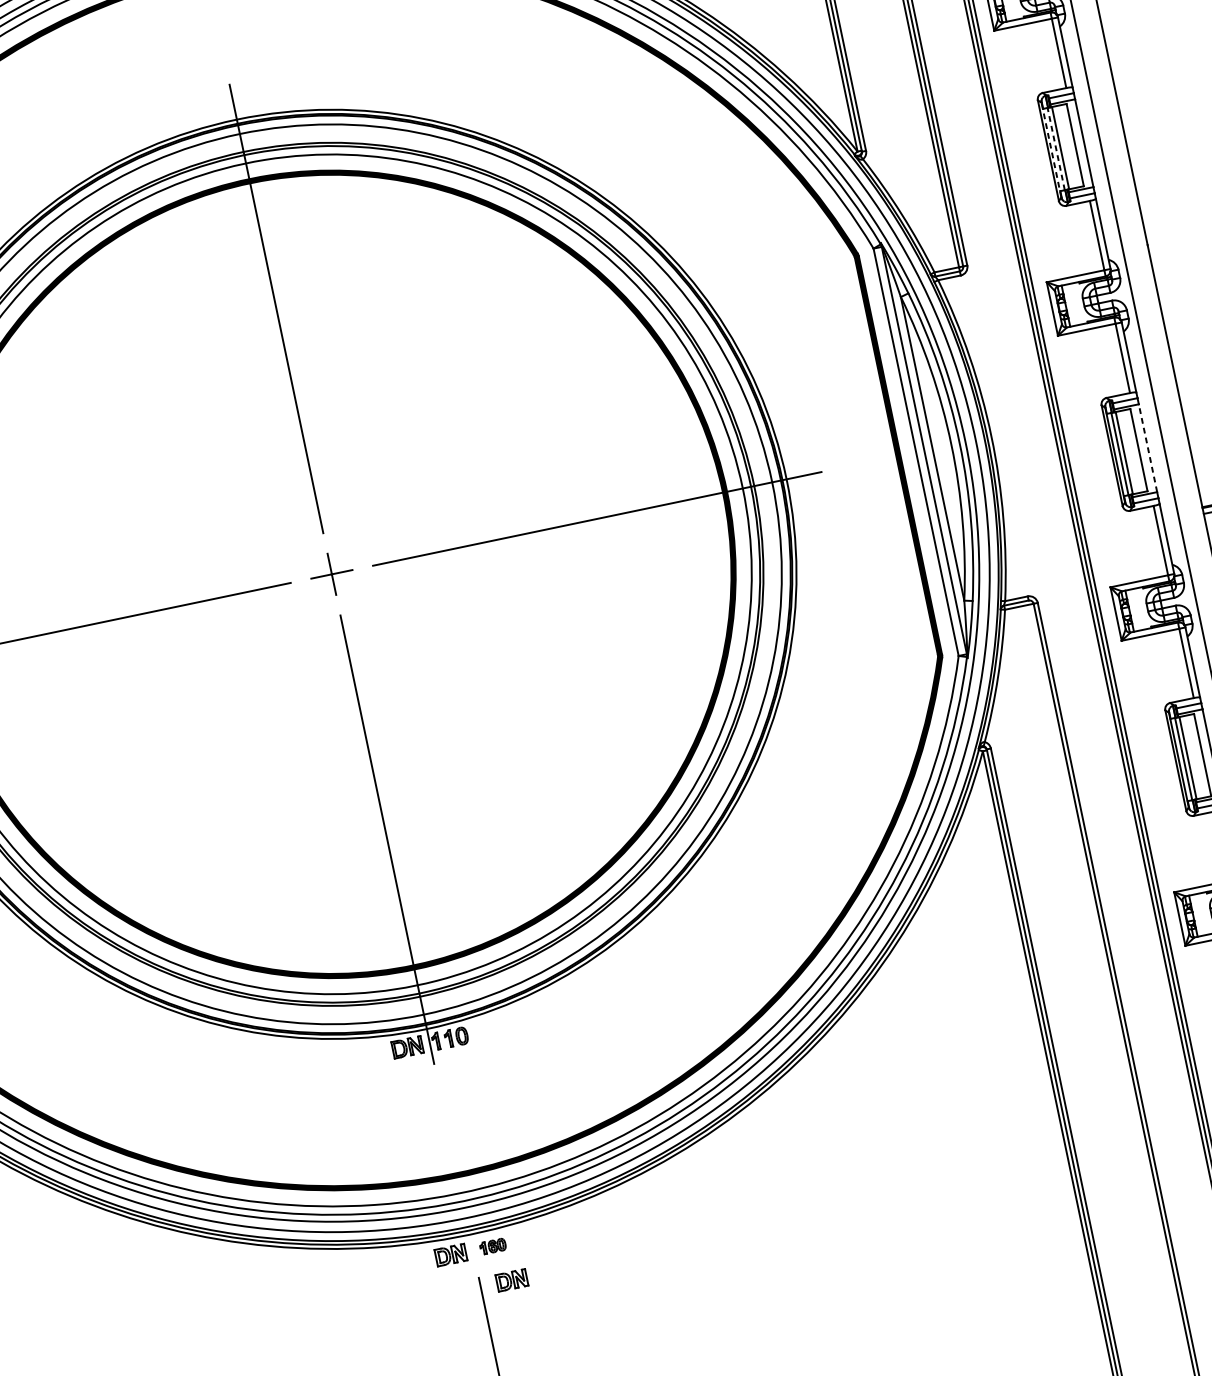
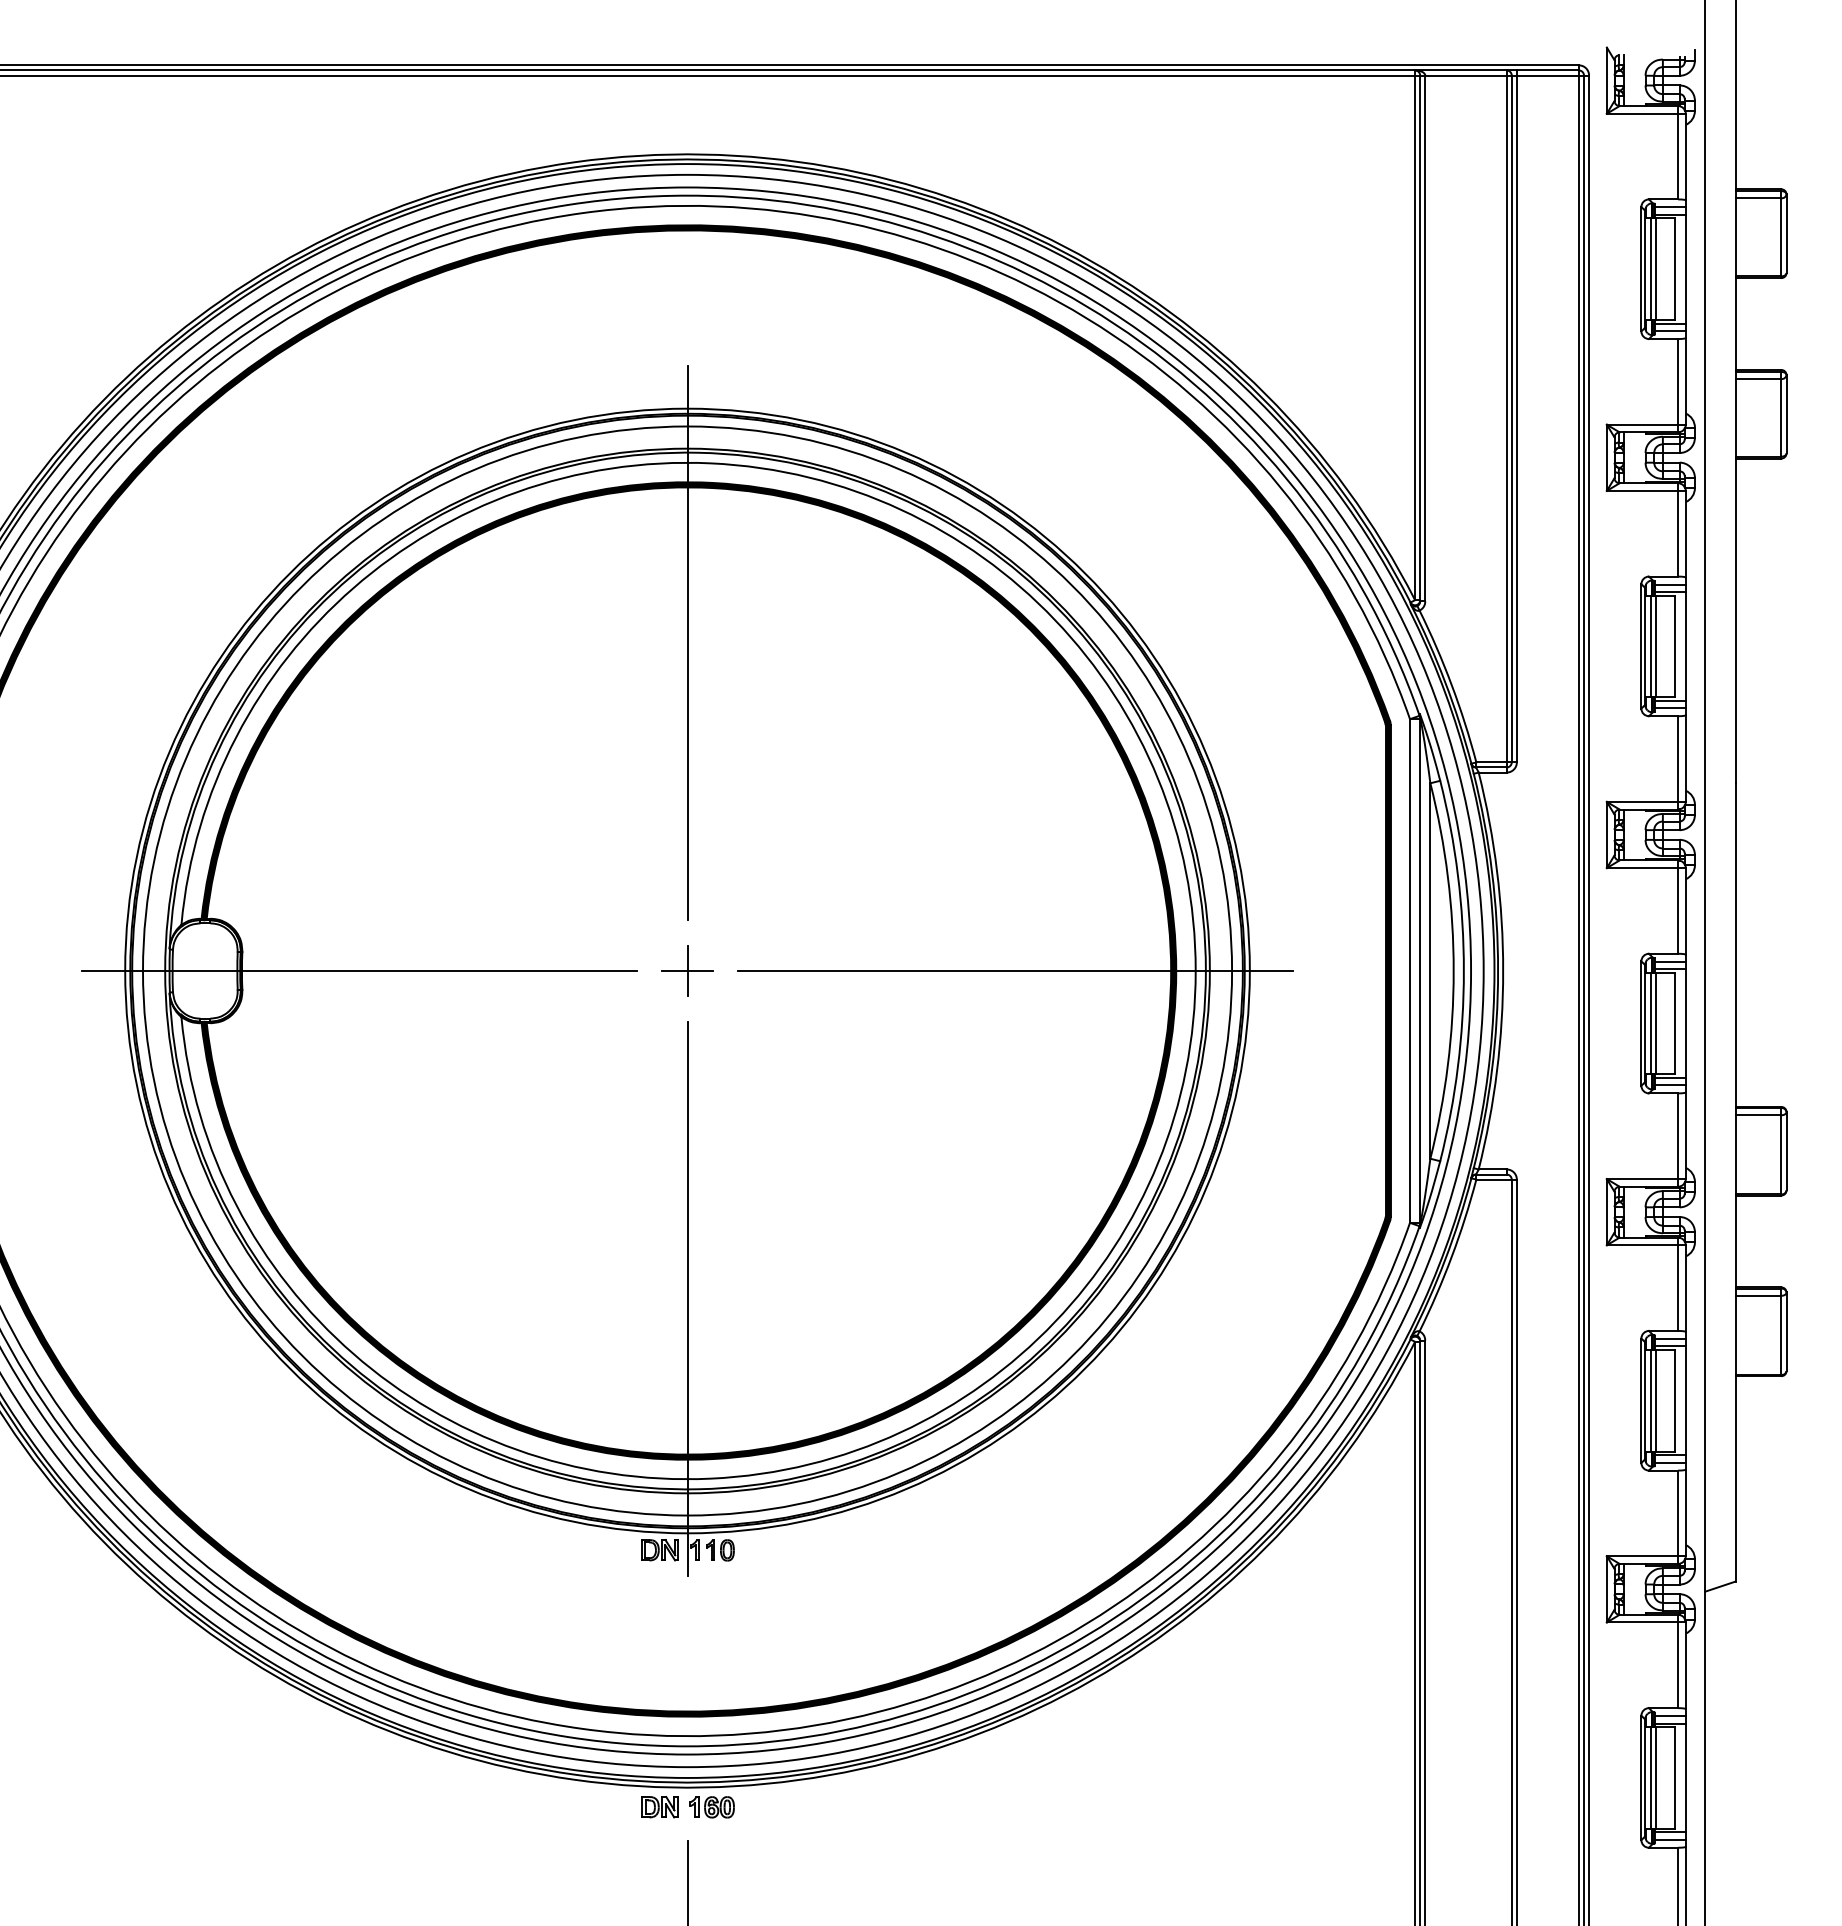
line: (1051, 149) -> (1645, 645), dashed -> solid
line: (1056, 149) -> (1651, 646), dashed -> solid
line: (1147, 448) -> (1685, 1023), dashed -> solid
part: (492, 1246) -> (711, 1807), size x1.43
part: (511, 1280) -> (725, 1852), removed

